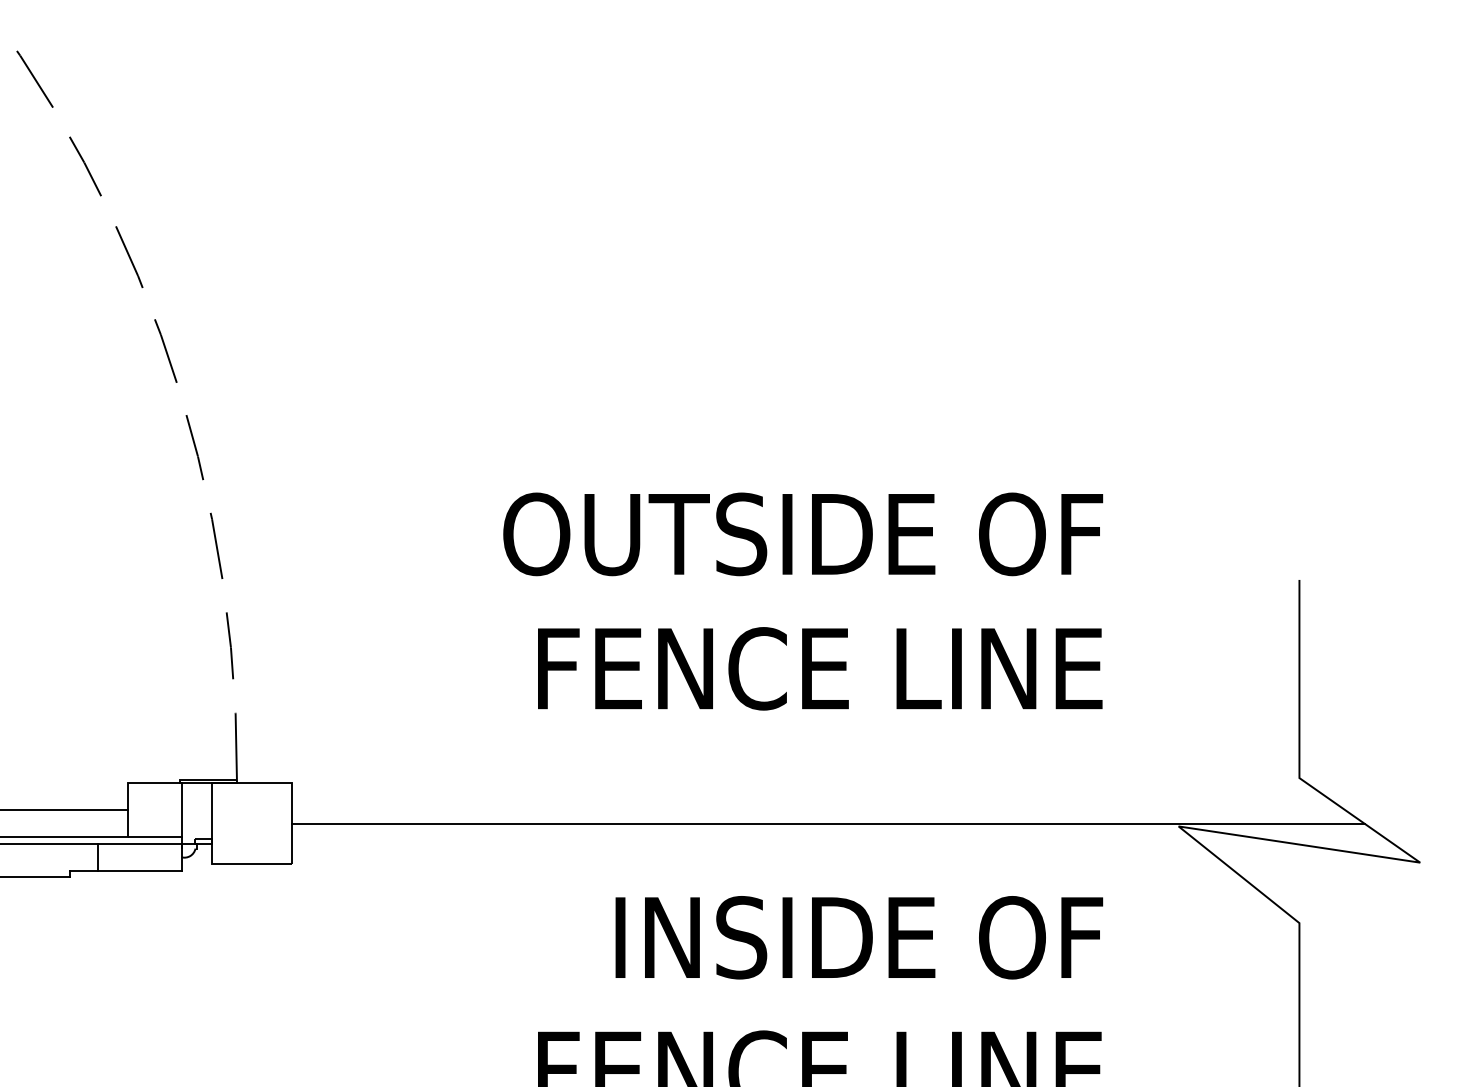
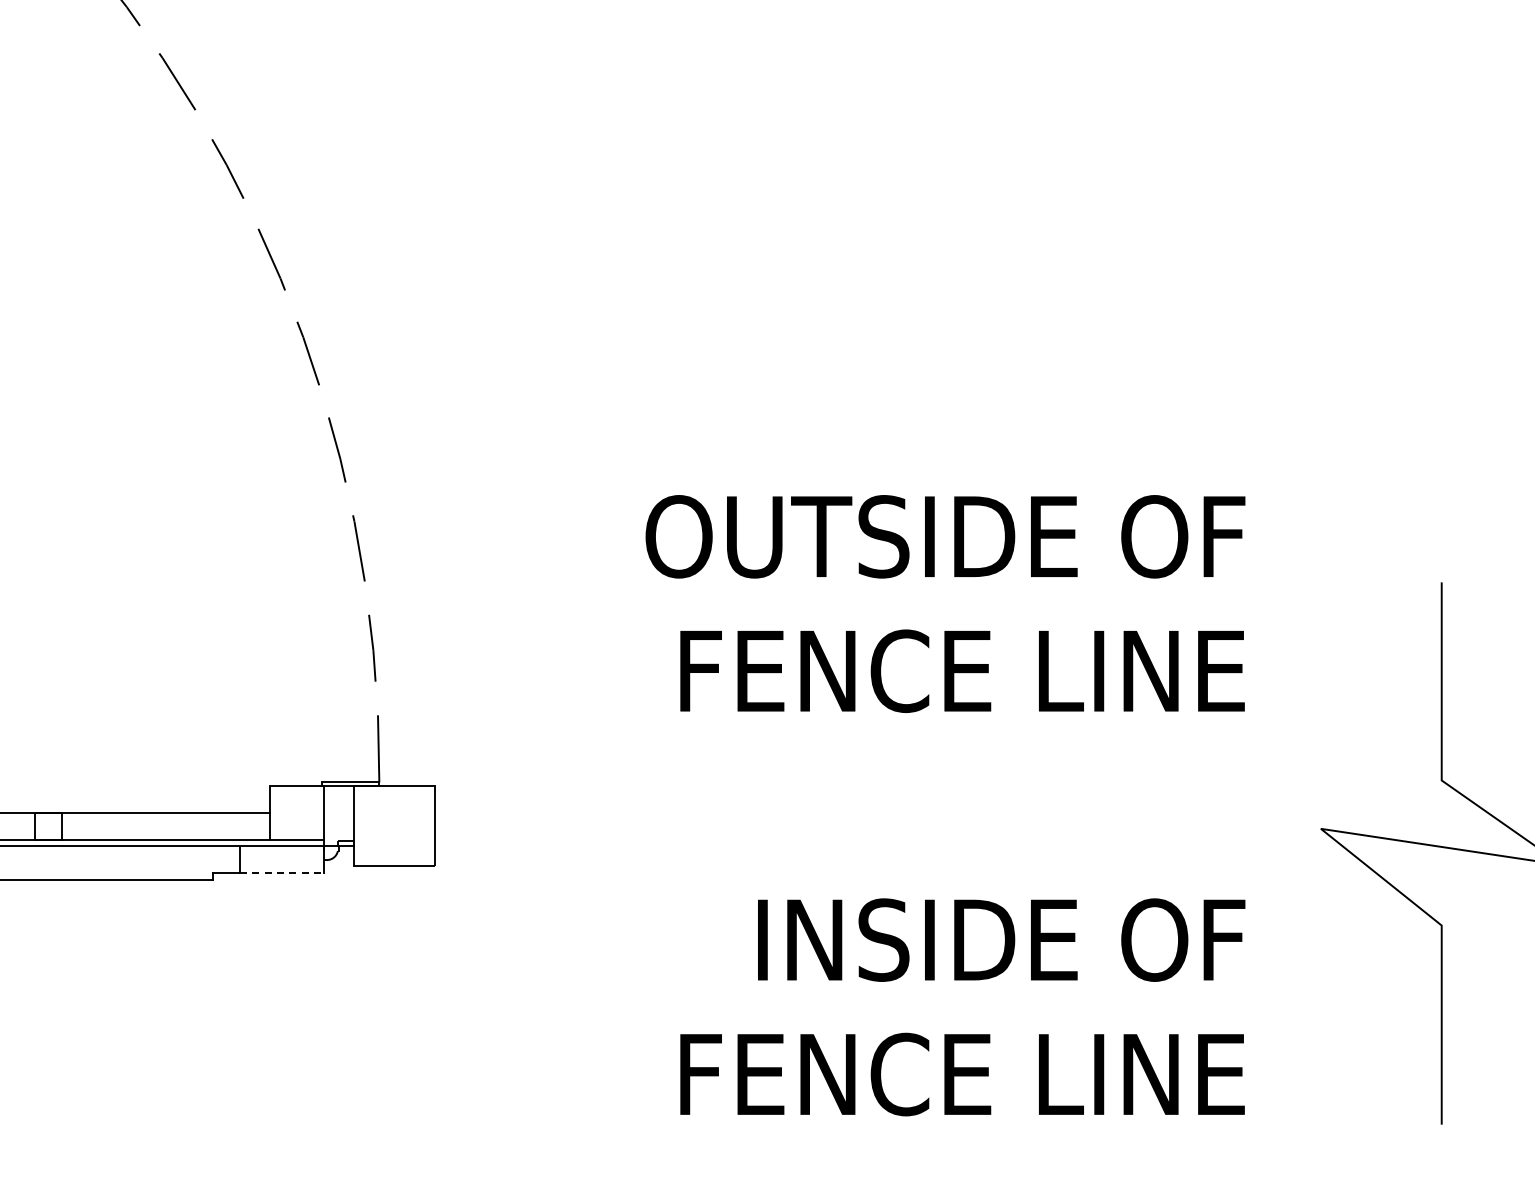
line: (828, 824) -> (970, 826), removed
line: (139, 871) -> (281, 873), solid -> dashed

